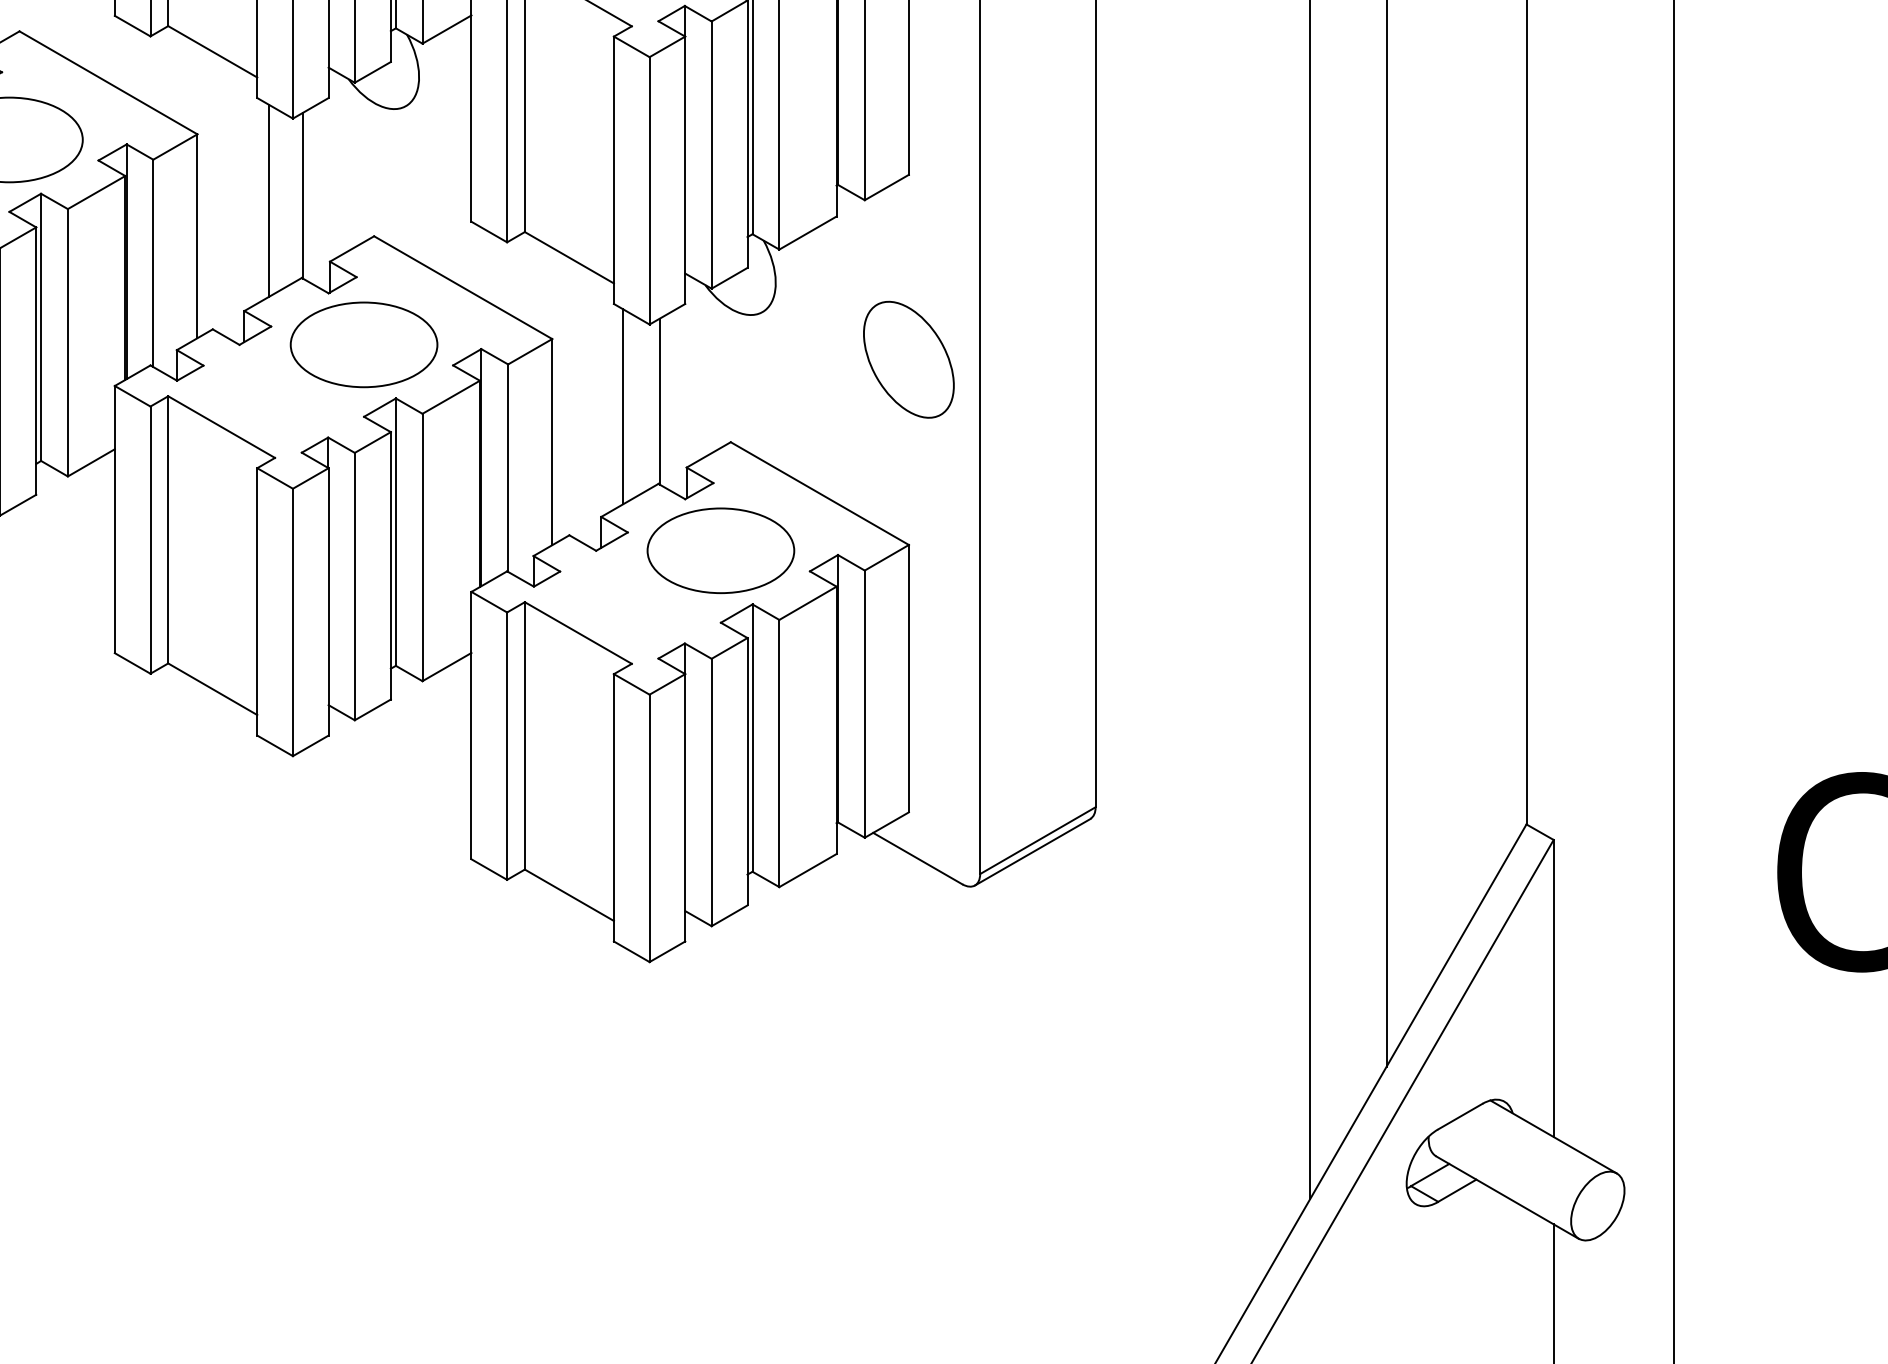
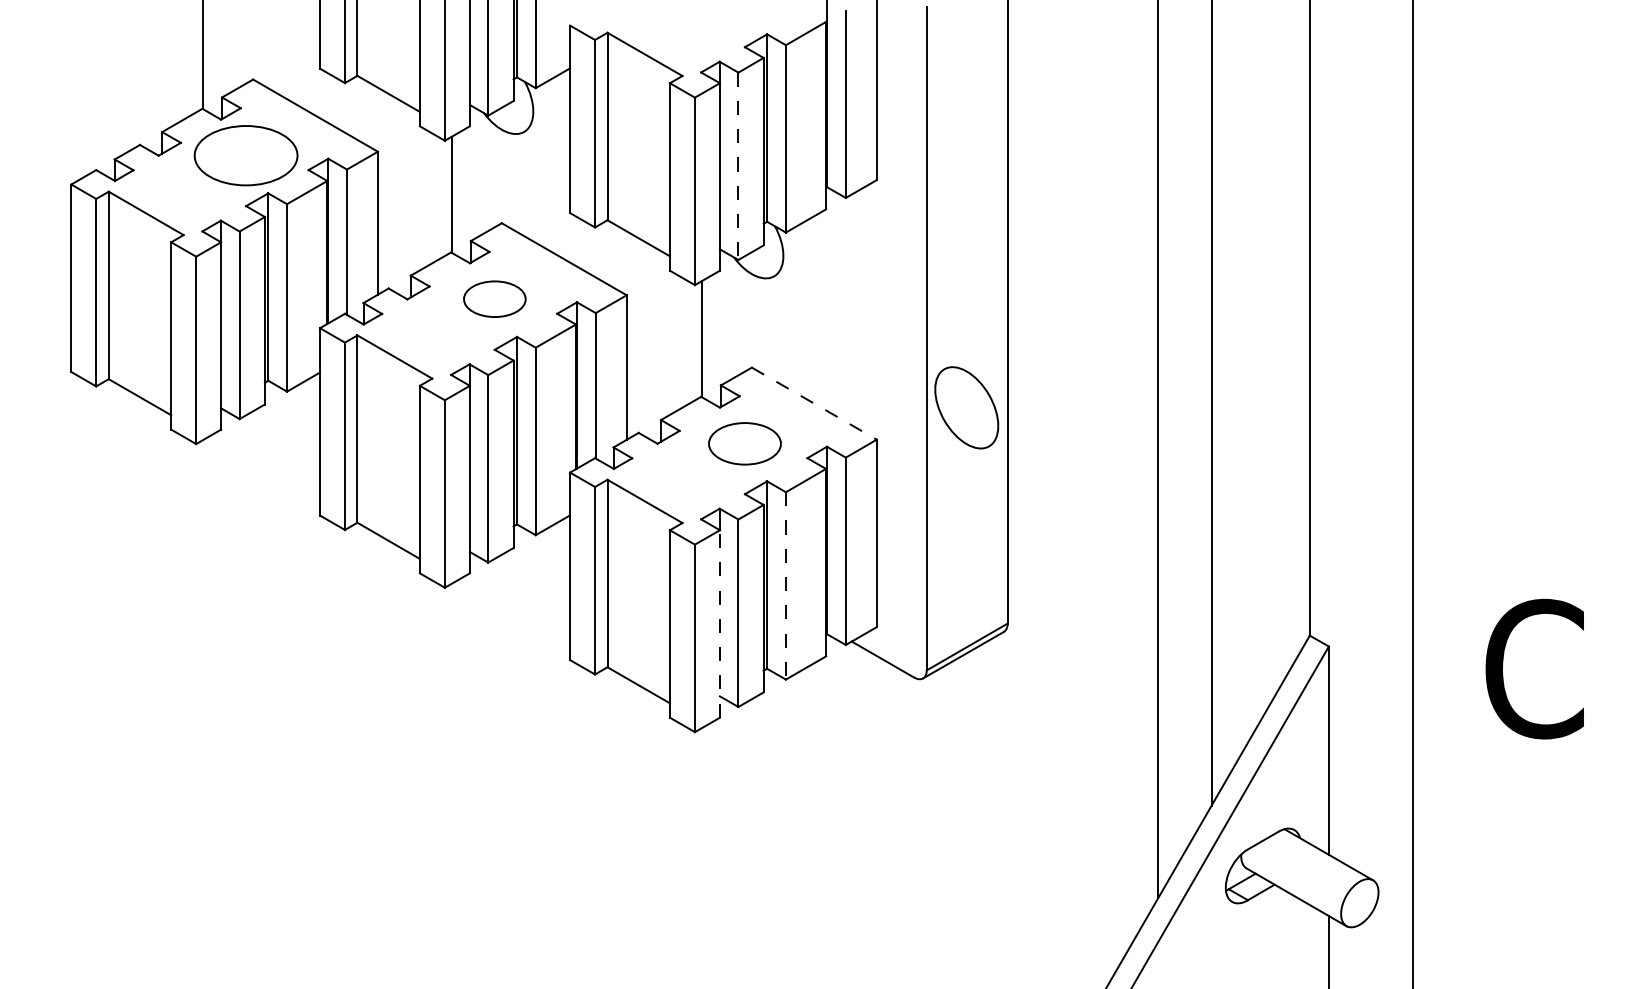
line: (711, 155) -> (738, 166), solid -> dashed
line: (268, 199) -> (427, 197), removed
part: (363, 343) -> (494, 298), size x0.6
part: (908, 359) -> (966, 407), moved
line: (623, 406) -> (676, 342), removed
line: (820, 493) -> (814, 403), solid -> dashed
part: (720, 550) -> (744, 443), size x0.7
line: (778, 752) -> (785, 585), solid -> dashed
line: (684, 807) -> (719, 623), solid -> dashed

